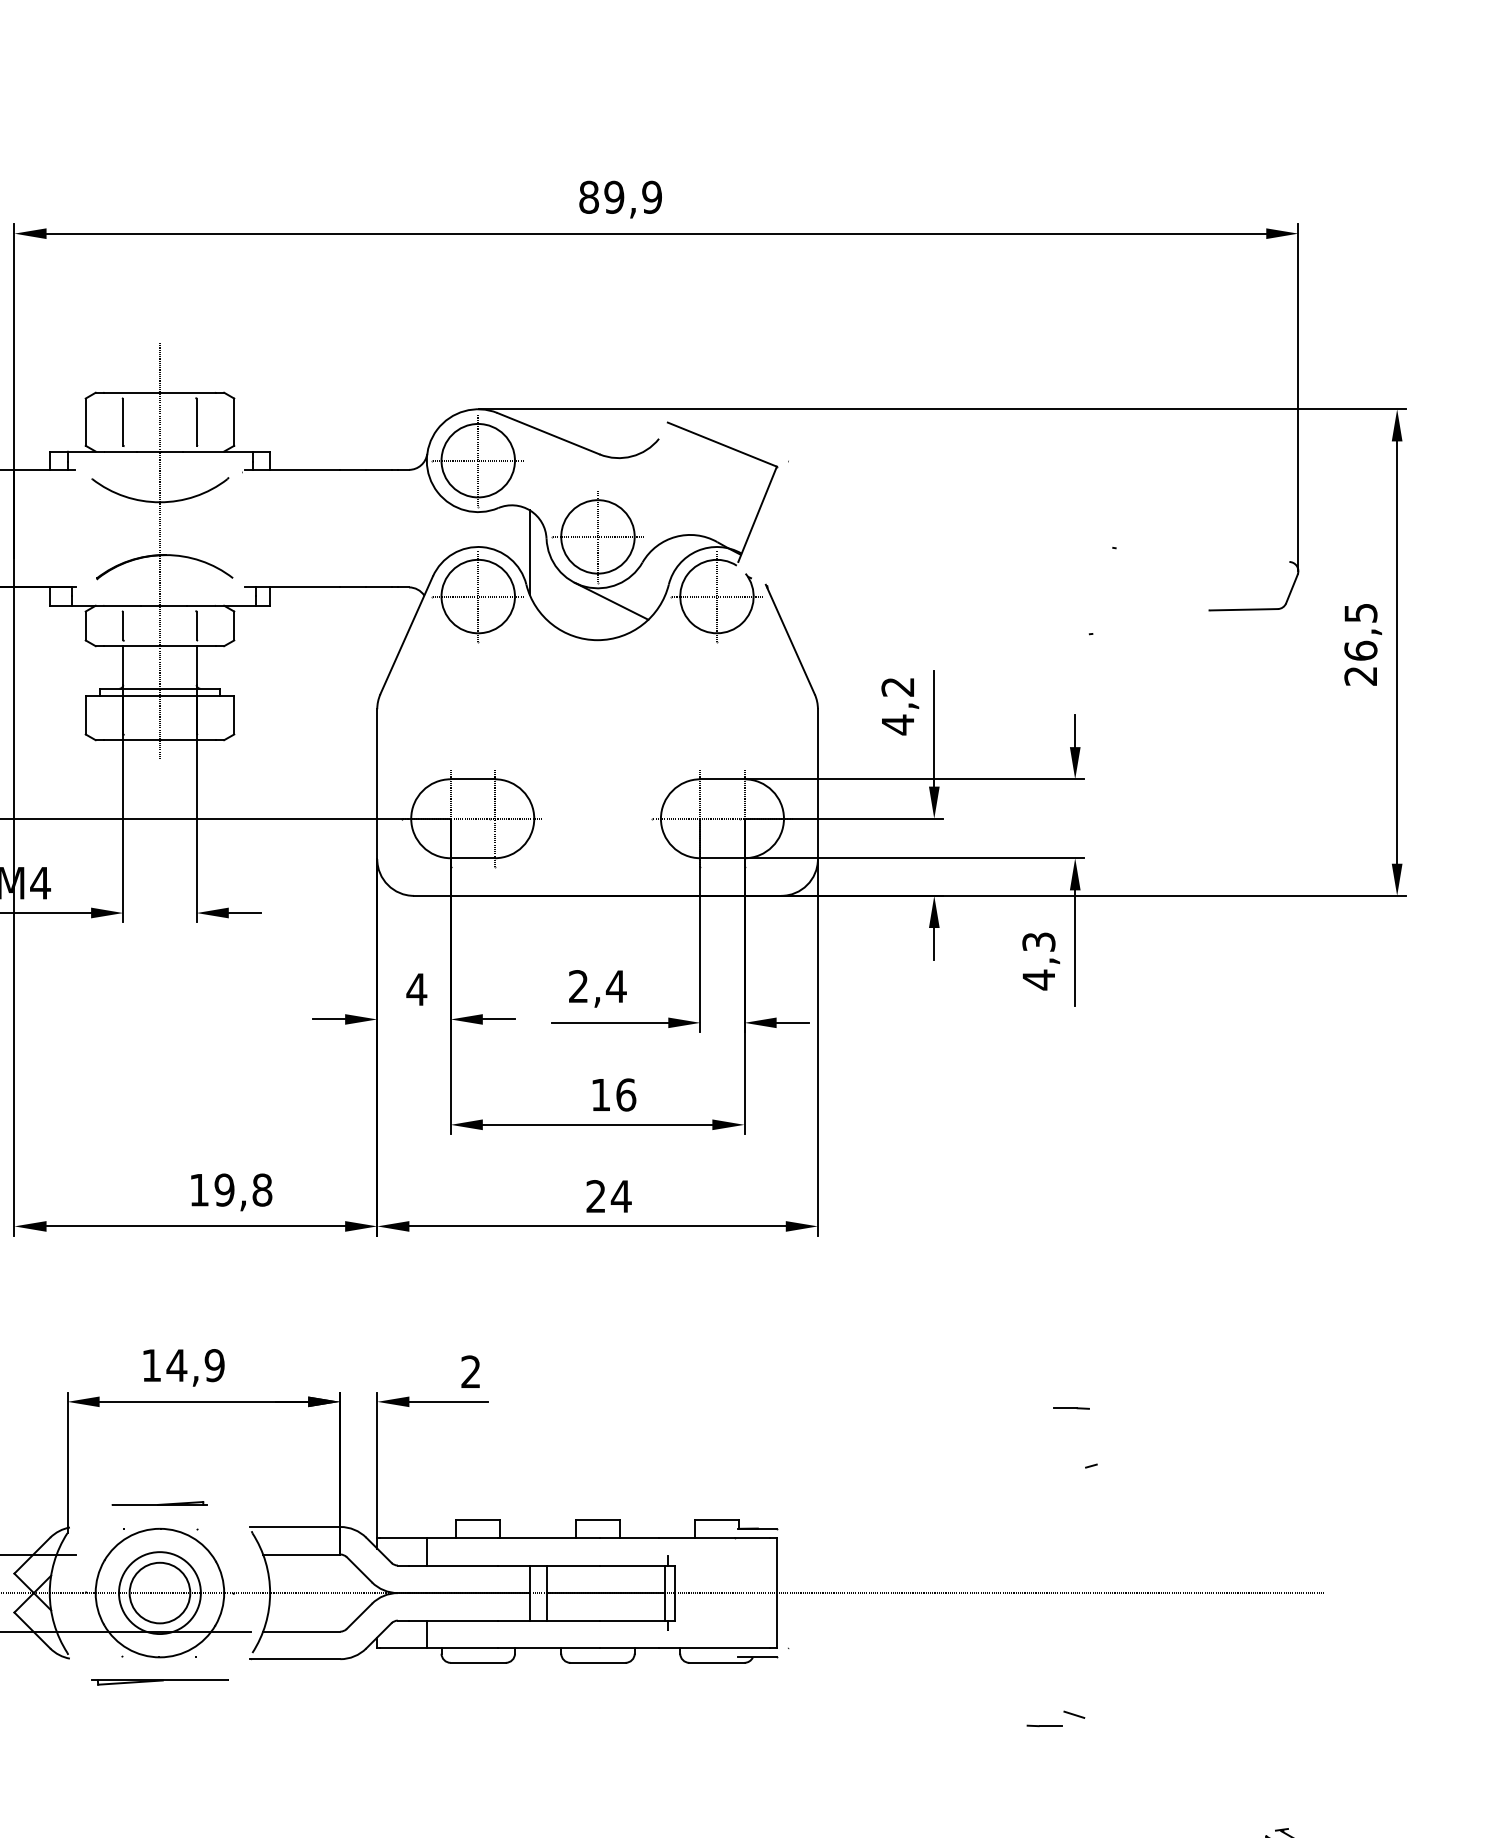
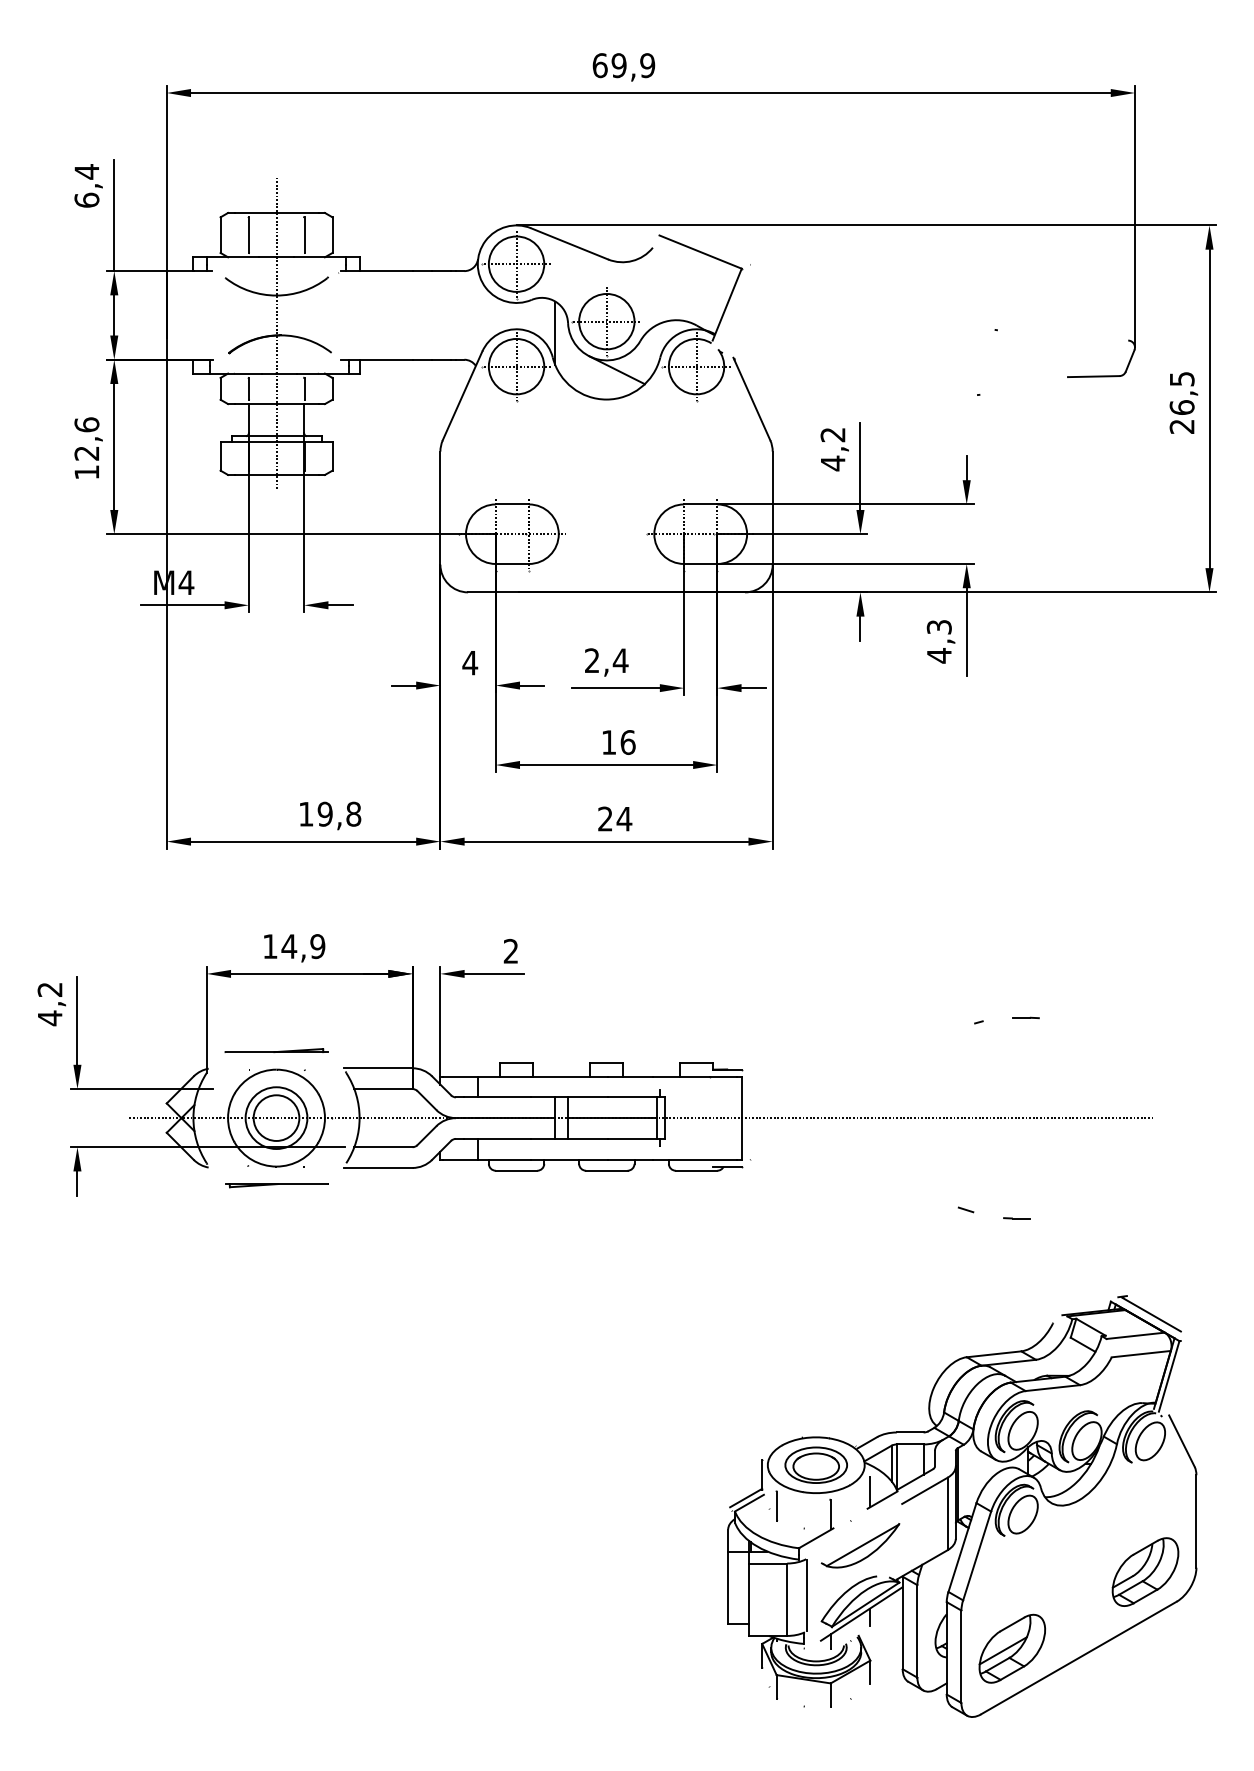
text: (588, 197) -> (599, 65), 89,9 -> 69,9
part: (1070, 1407) -> (1025, 1017), moved
part: (159, 1503) -> (276, 1050), size x1.43
line: (1044, 1726) -> (1016, 1218), moved

